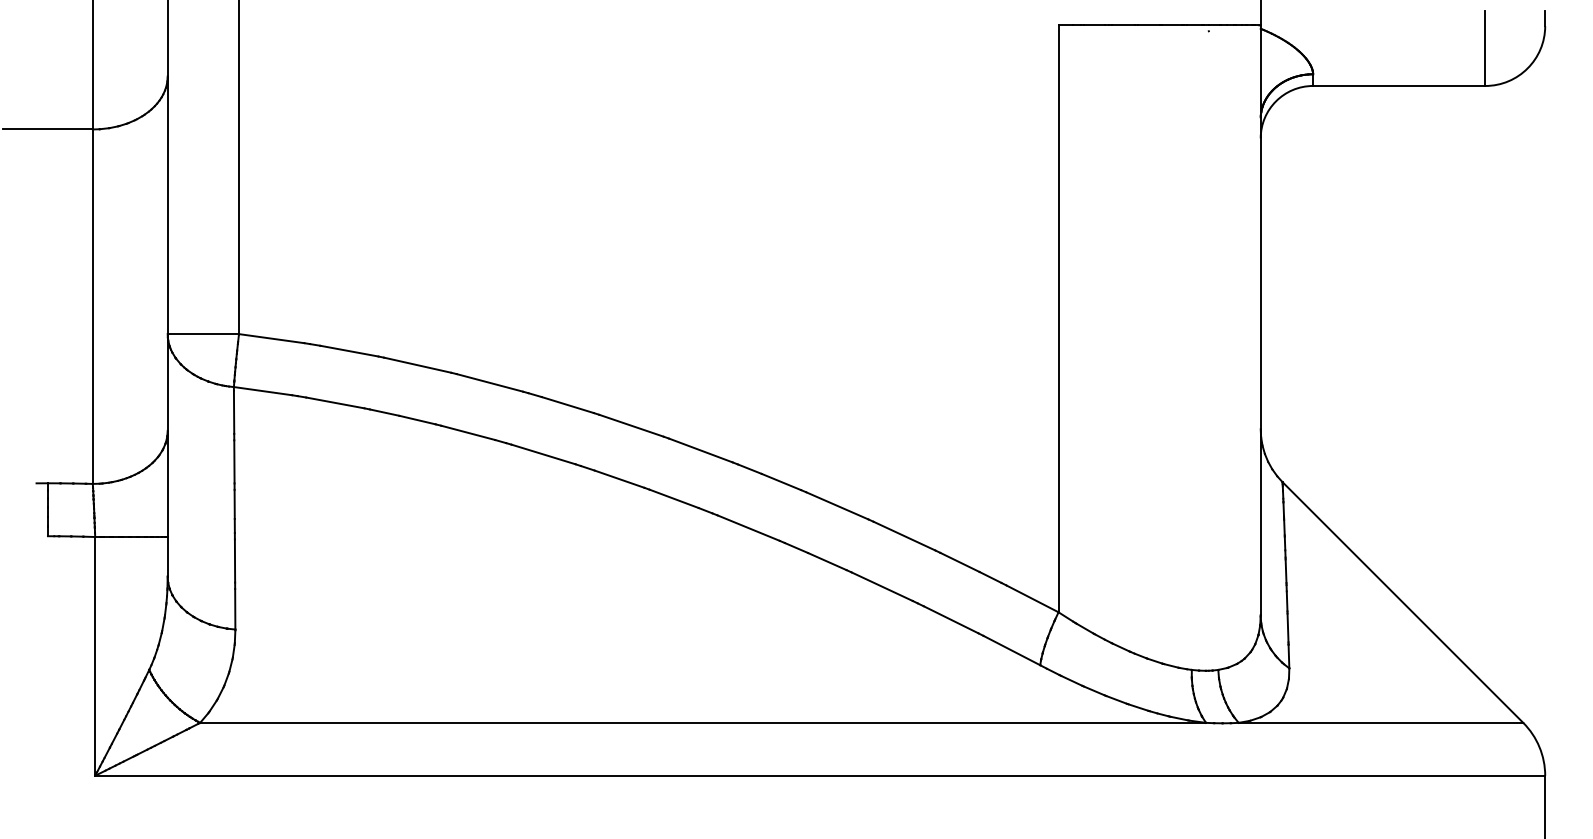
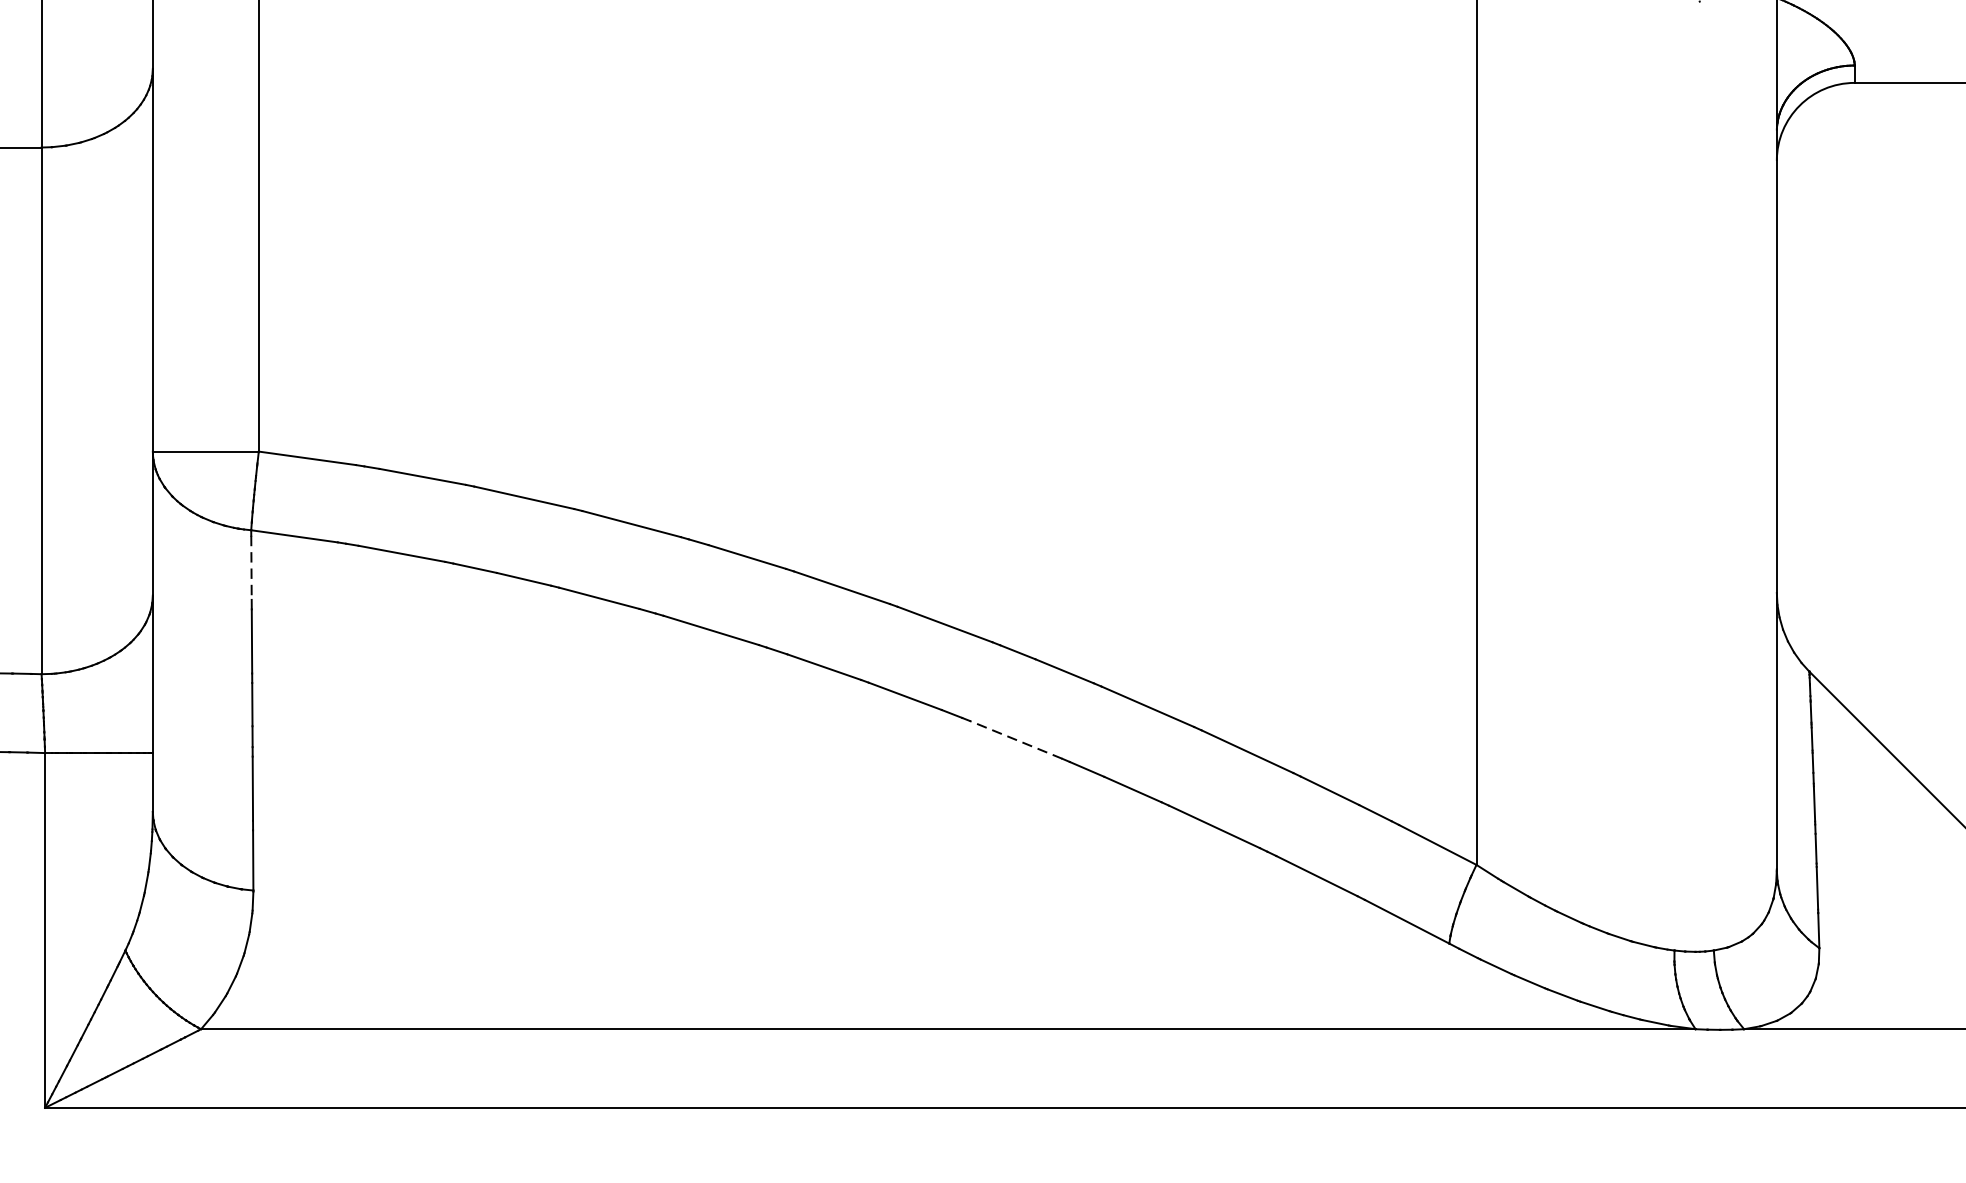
line: (234, 412) -> (252, 568), solid -> dashed
line: (748, 528) -> (1015, 740), solid -> dashed

